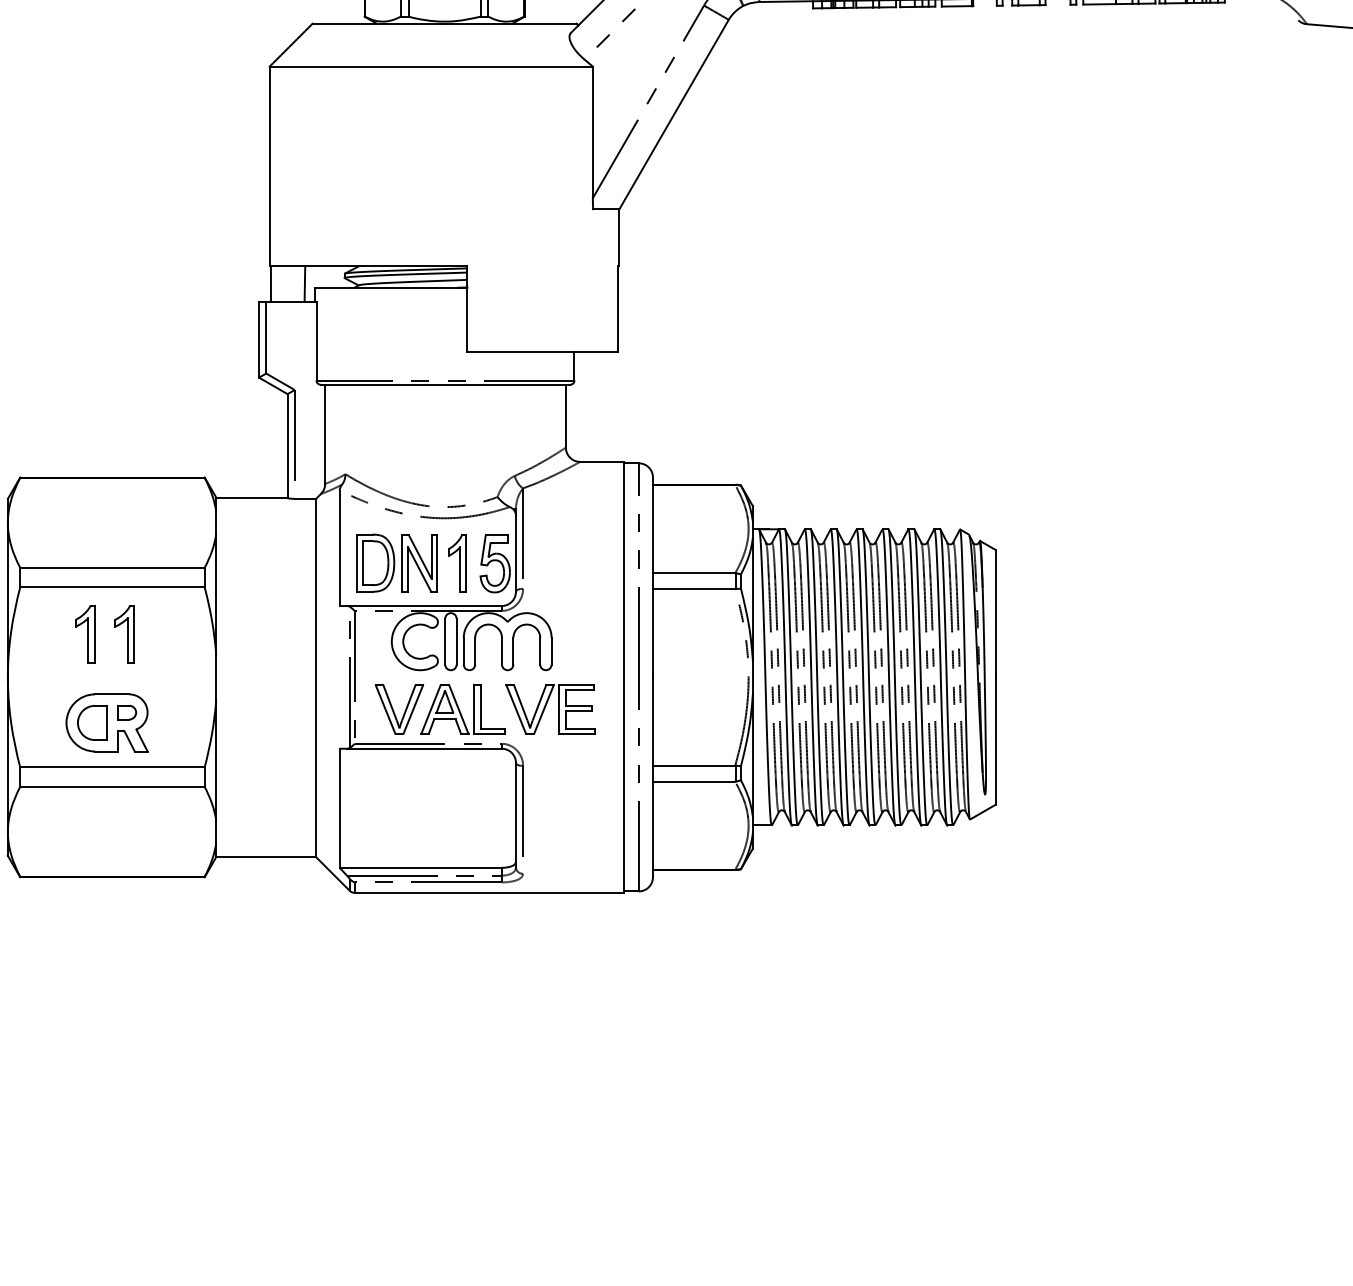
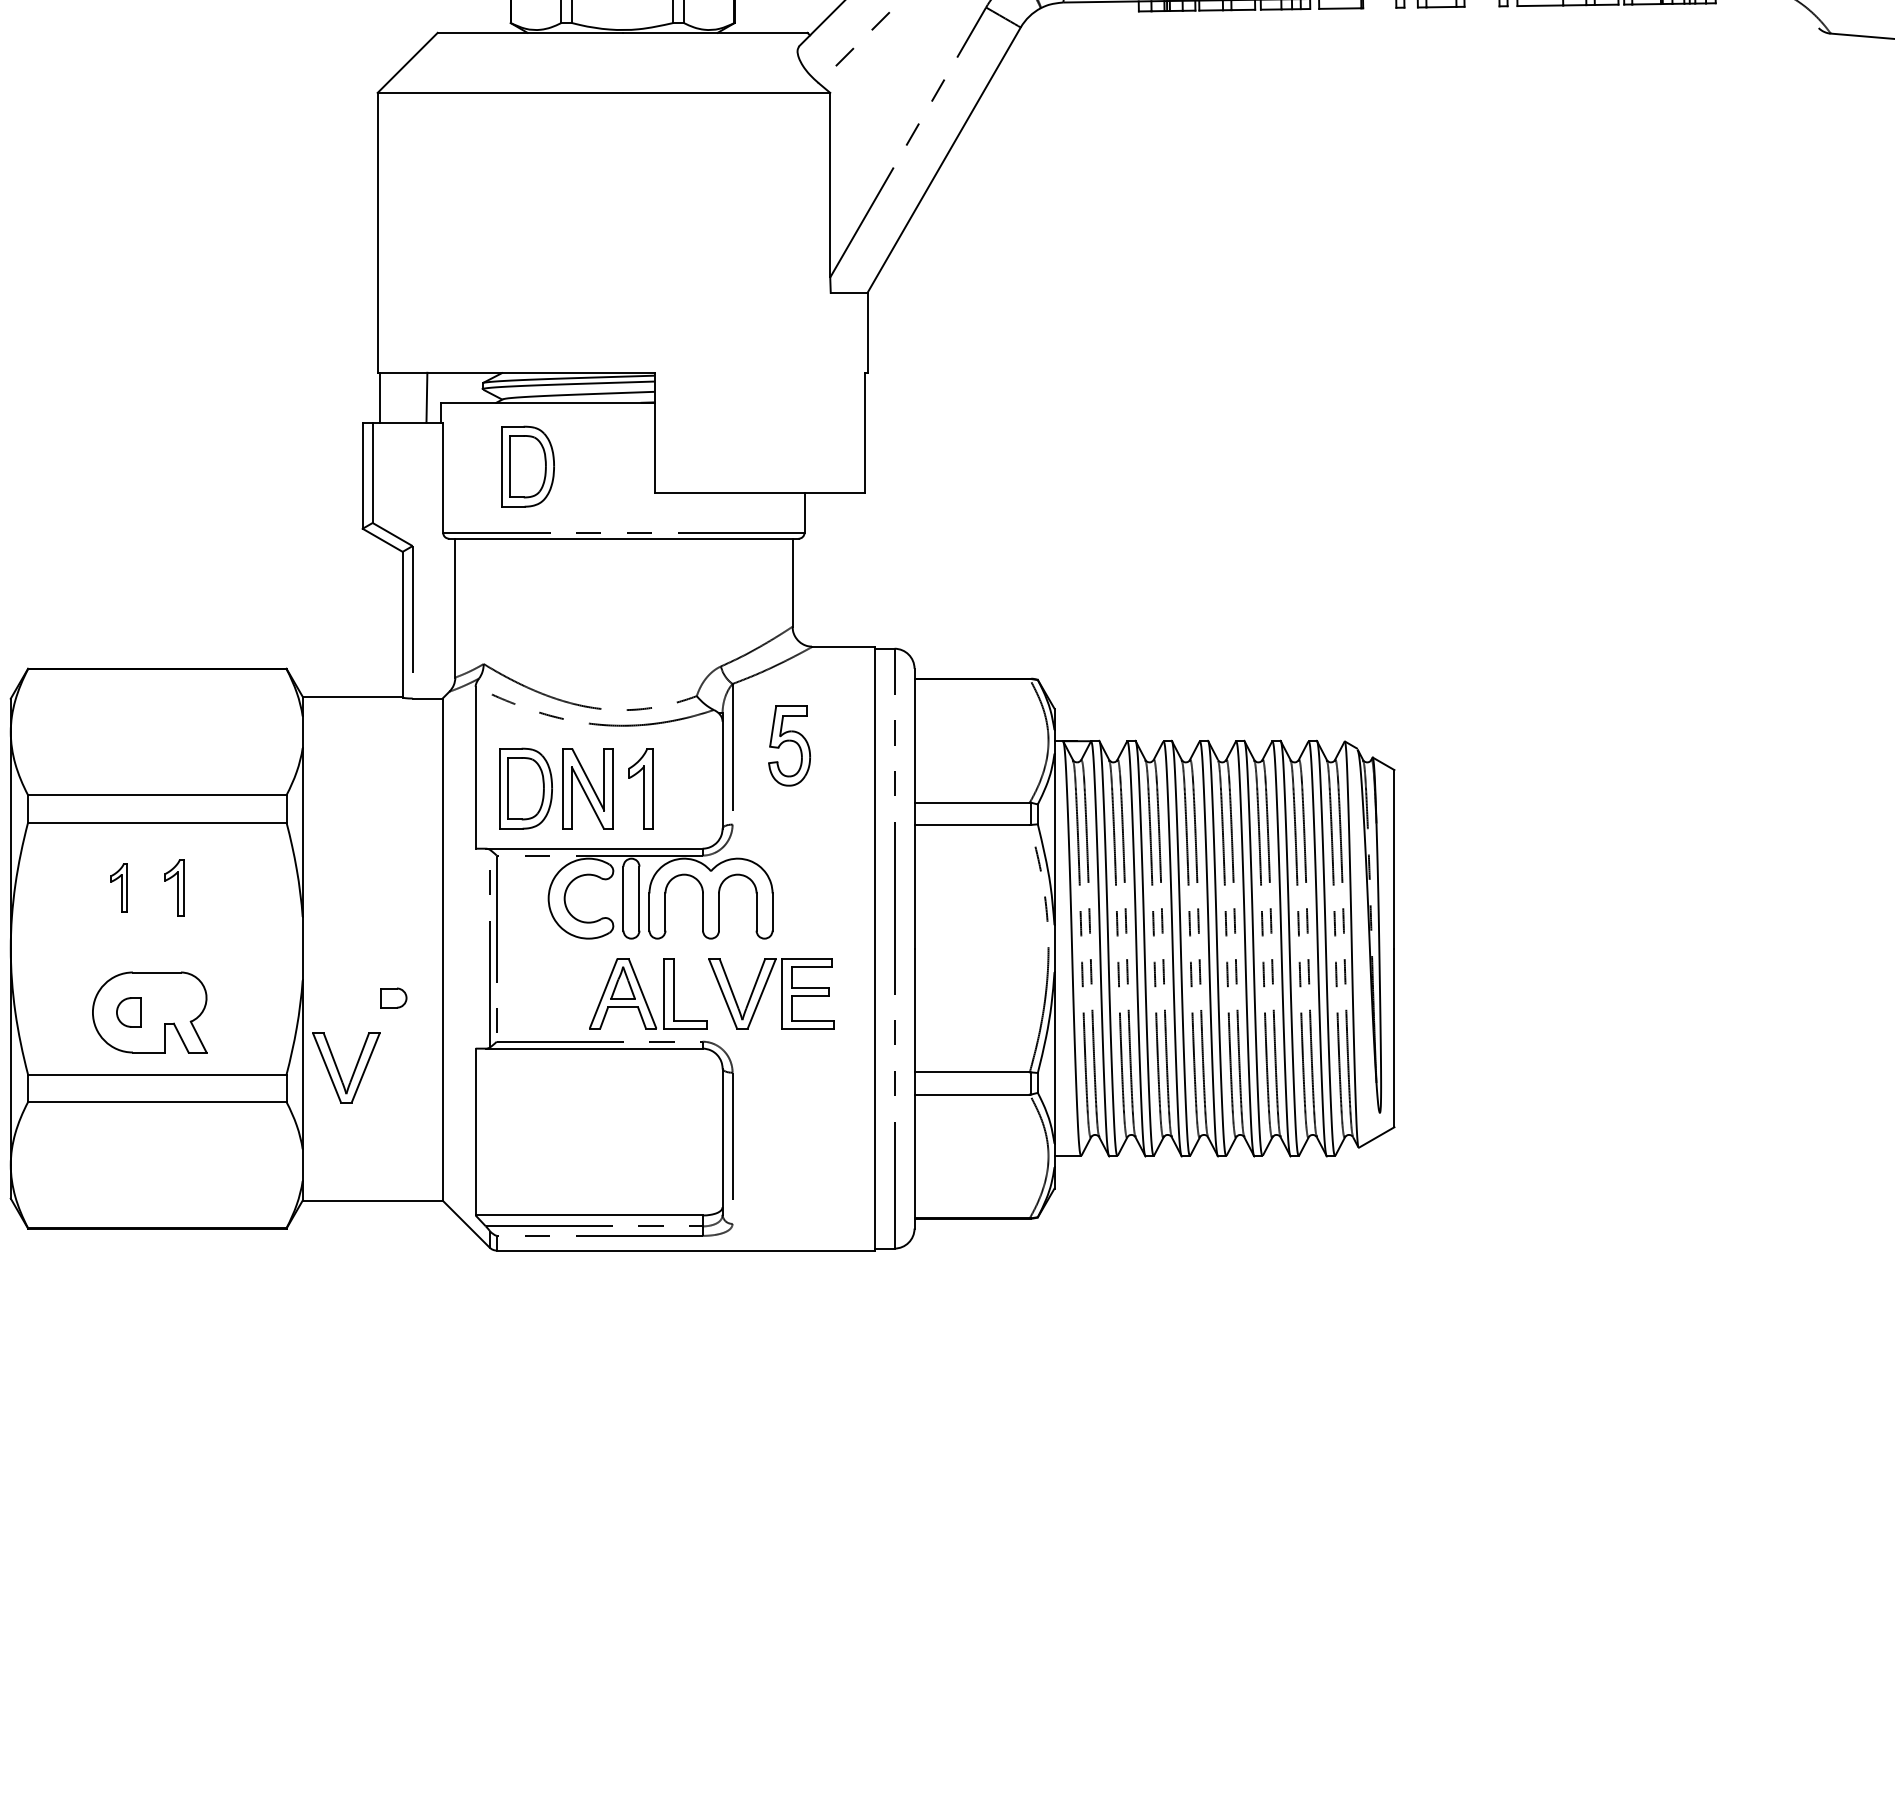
part: (376, 333) -> (527, 466), added
part: (495, 563) -> (789, 745), moved
part: (85, 633) -> (119, 887), size x0.6
part: (124, 633) -> (174, 887), size x0.7
part: (404, 711) -> (353, 1070), moved
part: (126, 712) -> (393, 997), moved
part: (91, 722) -> (128, 1012), size x0.6

